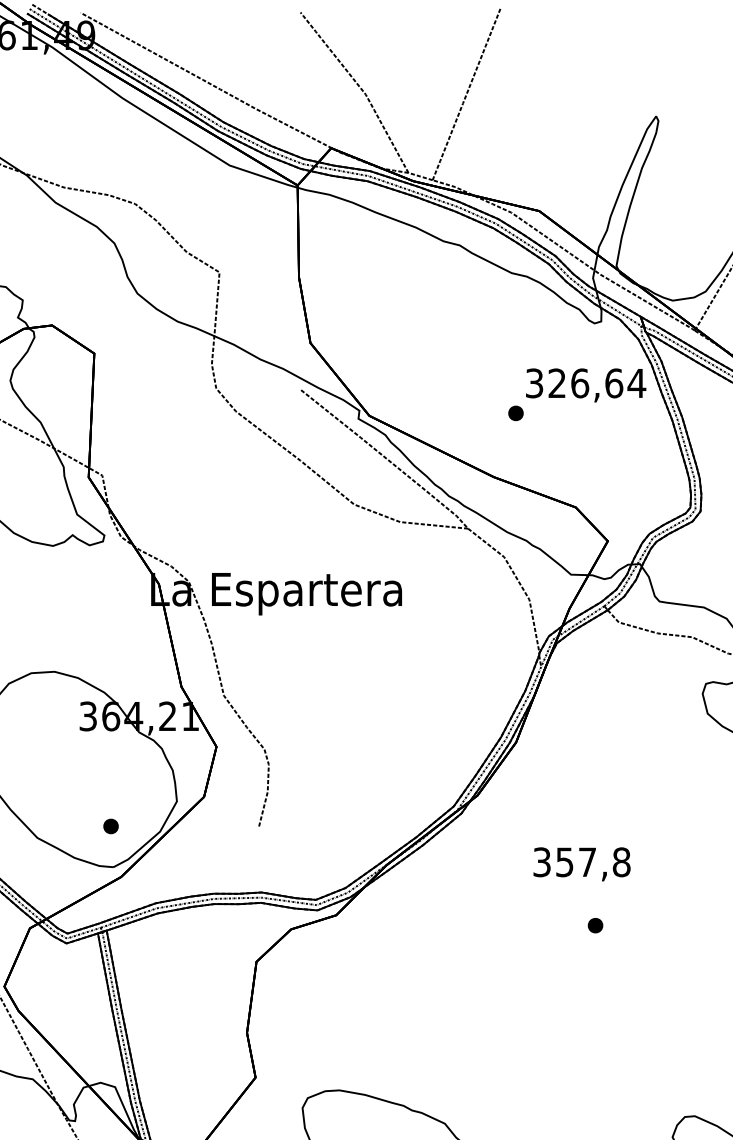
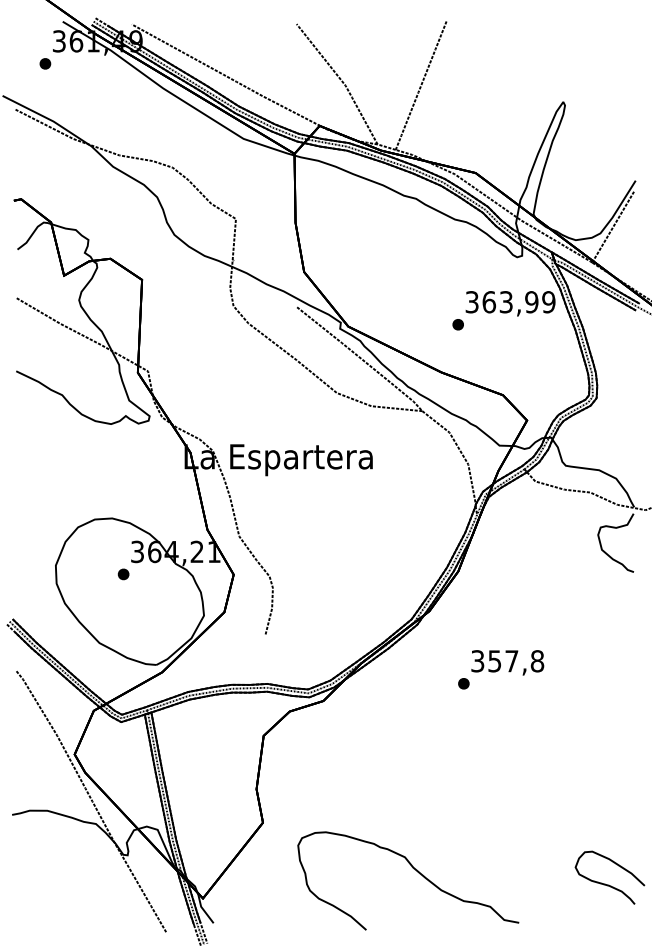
text: (596, 383) -> (518, 302), 326,64 -> 363,99
part: (110, 826) -> (123, 574), moved
part: (595, 925) -> (463, 683), moved

